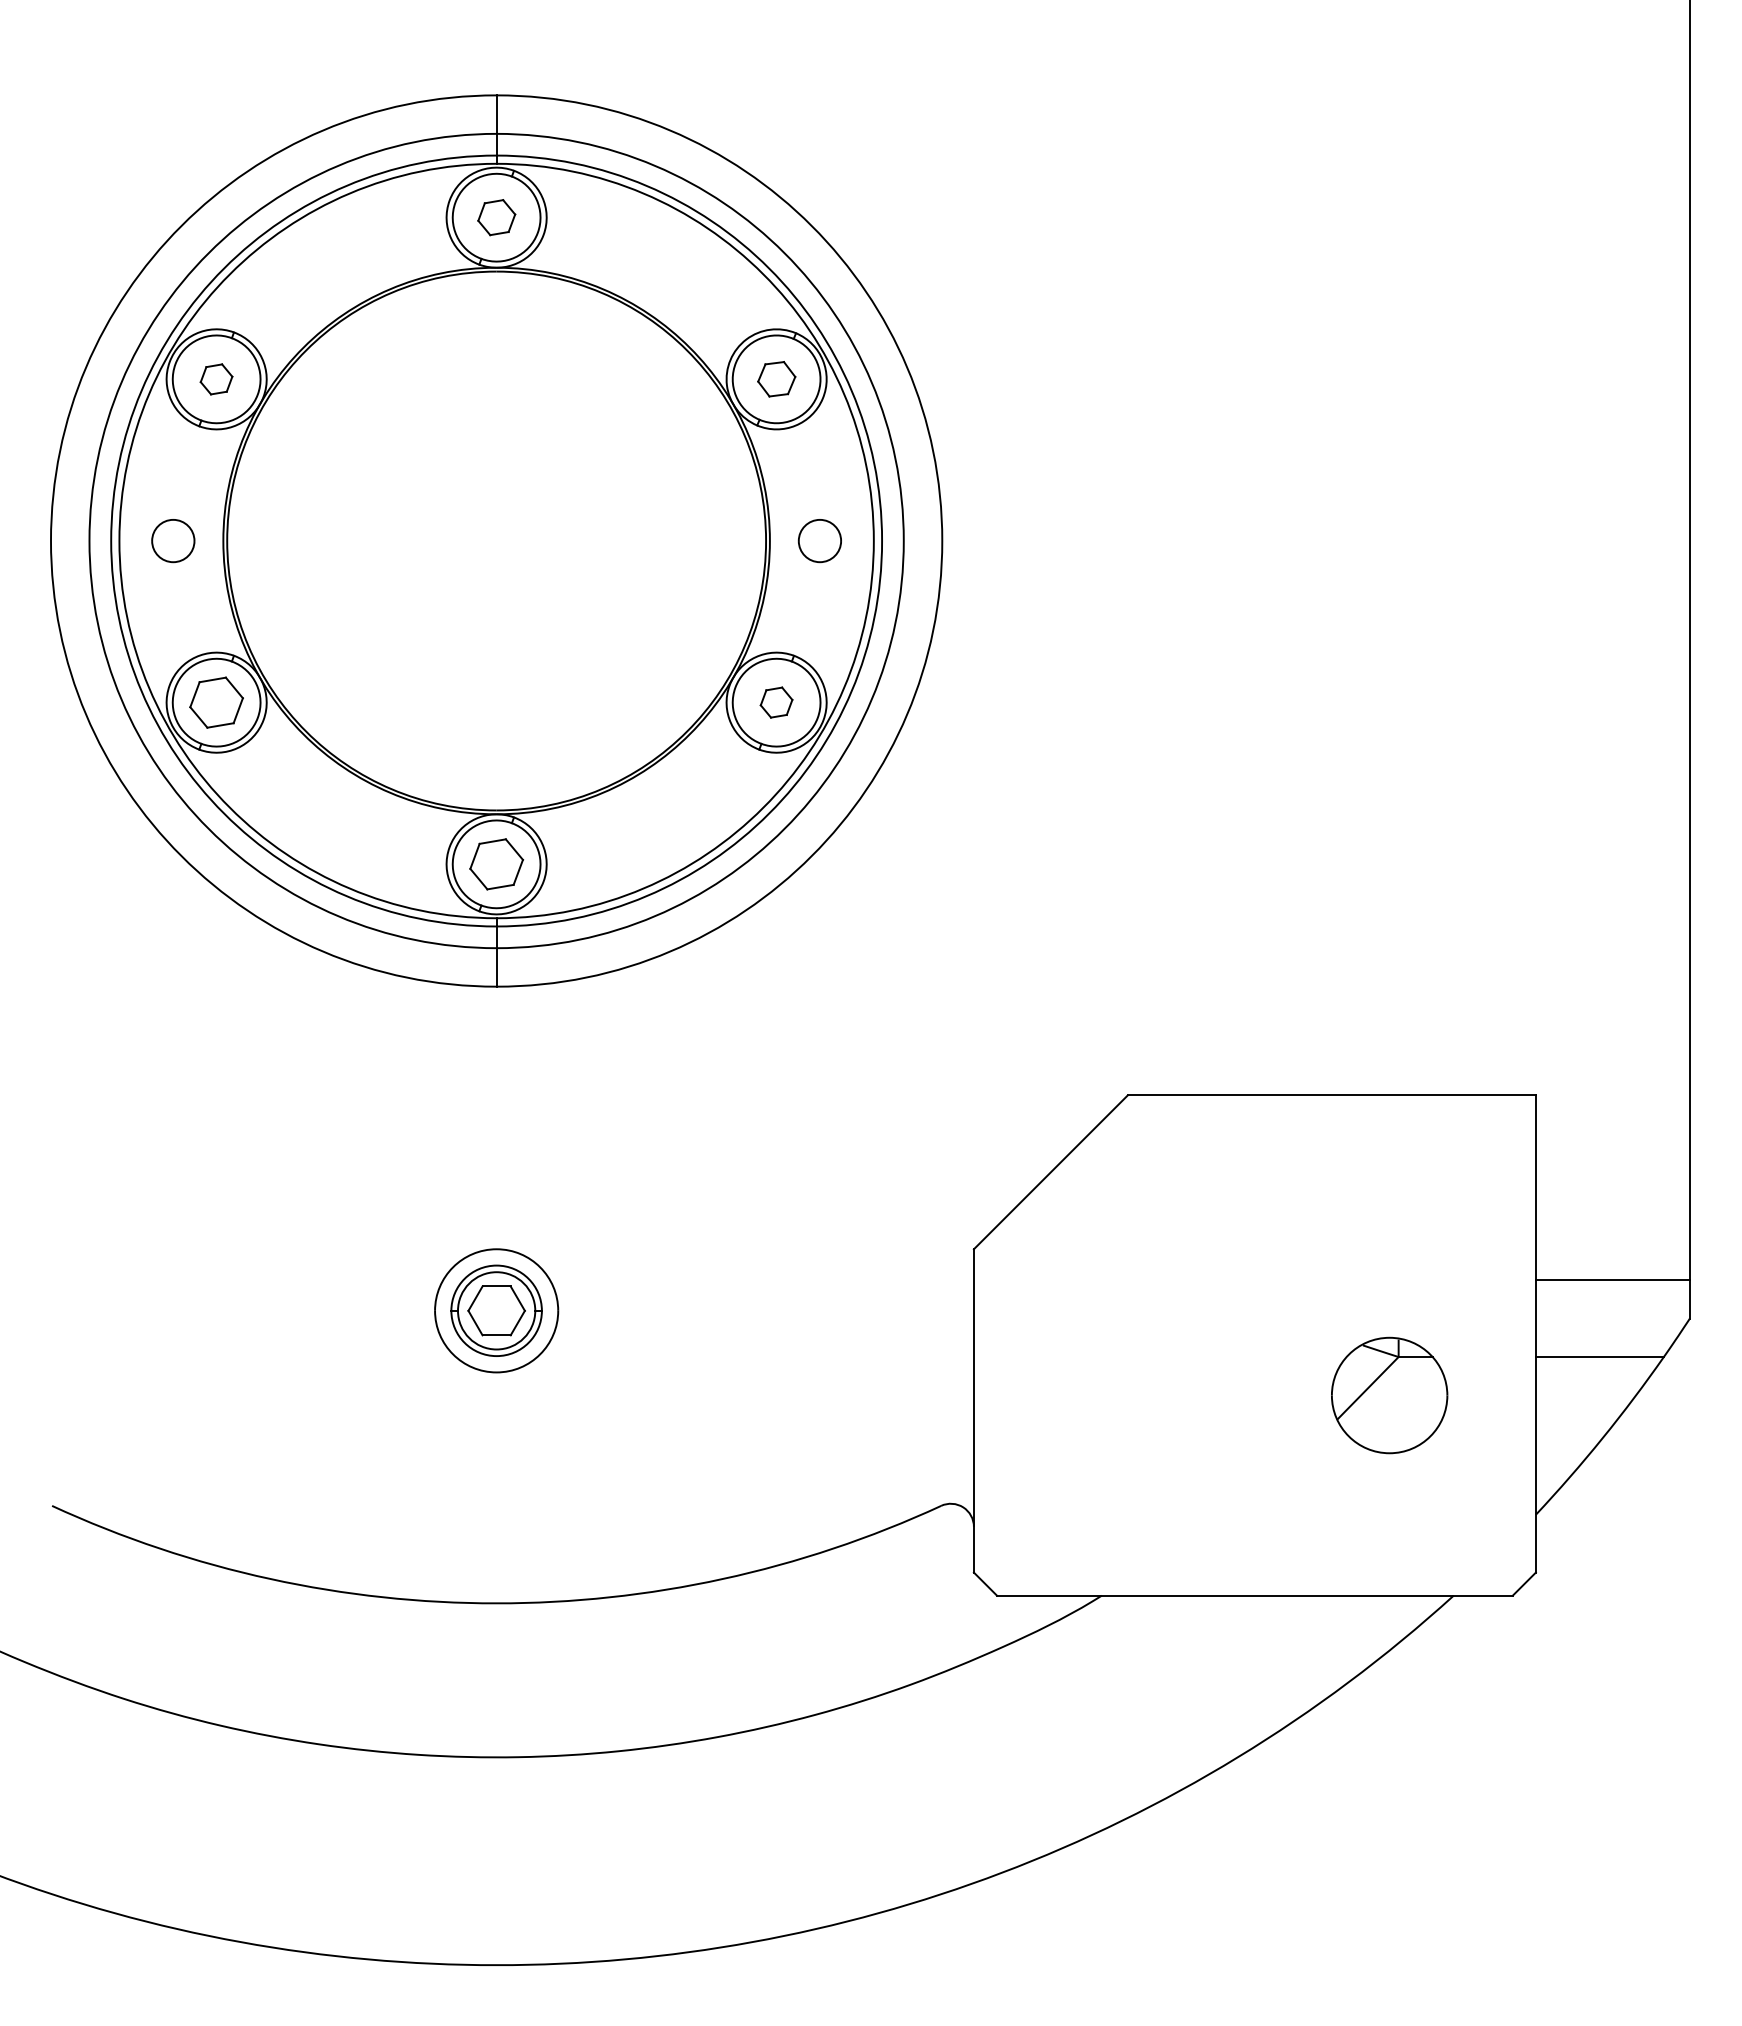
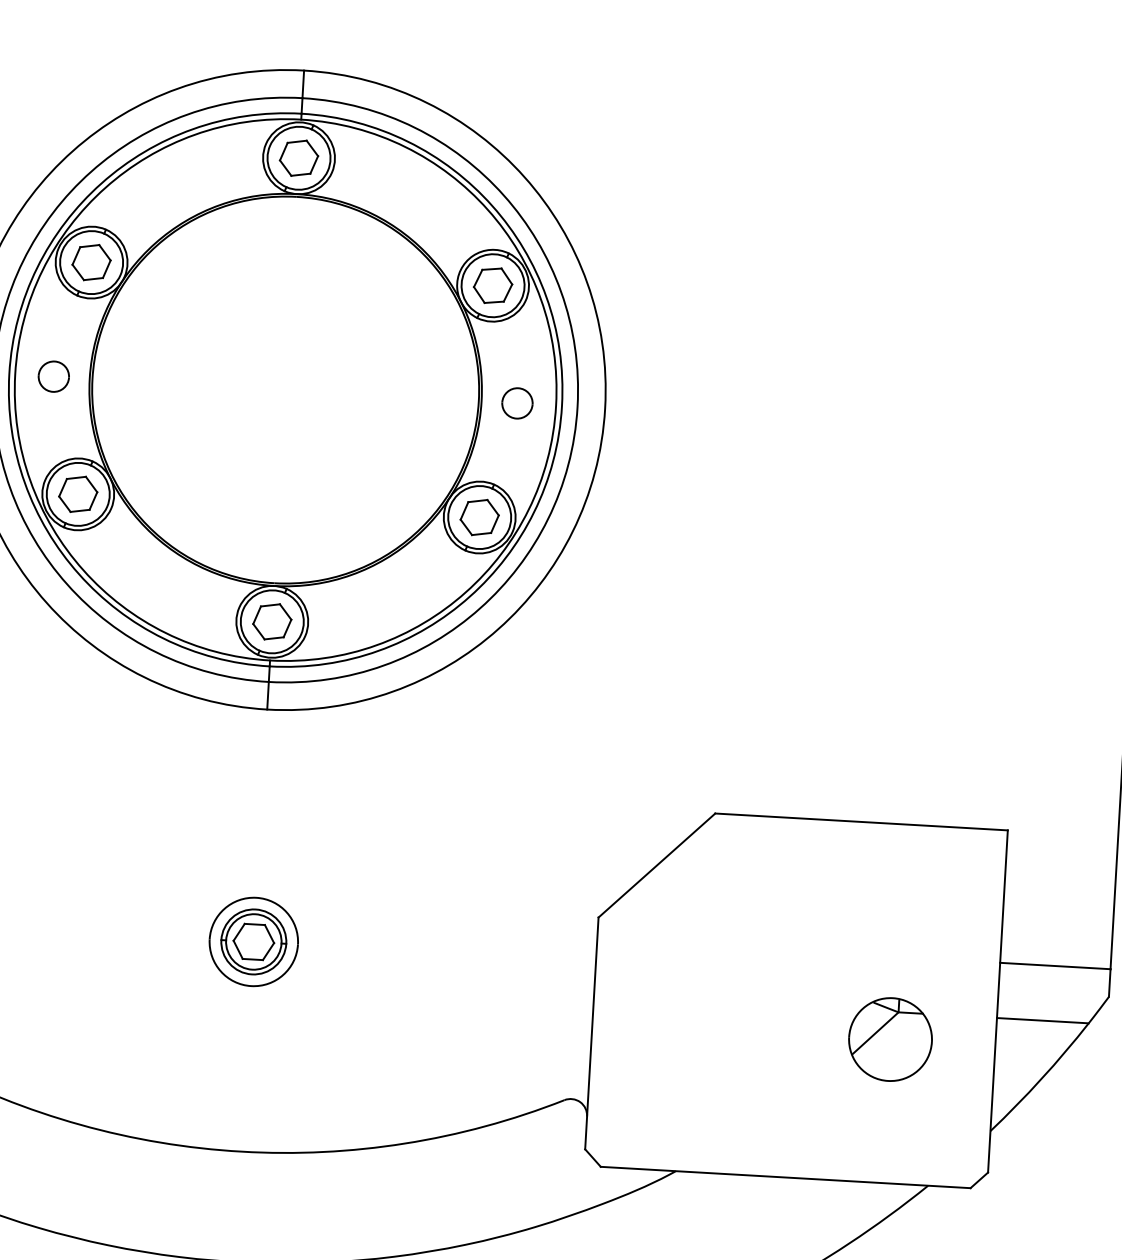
part: (496, 217) -> (298, 158), size x1.43
part: (776, 378) -> (493, 285), size x1.43
part: (216, 379) -> (91, 262), size x1.67
part: (776, 702) -> (479, 517), size x1.67

